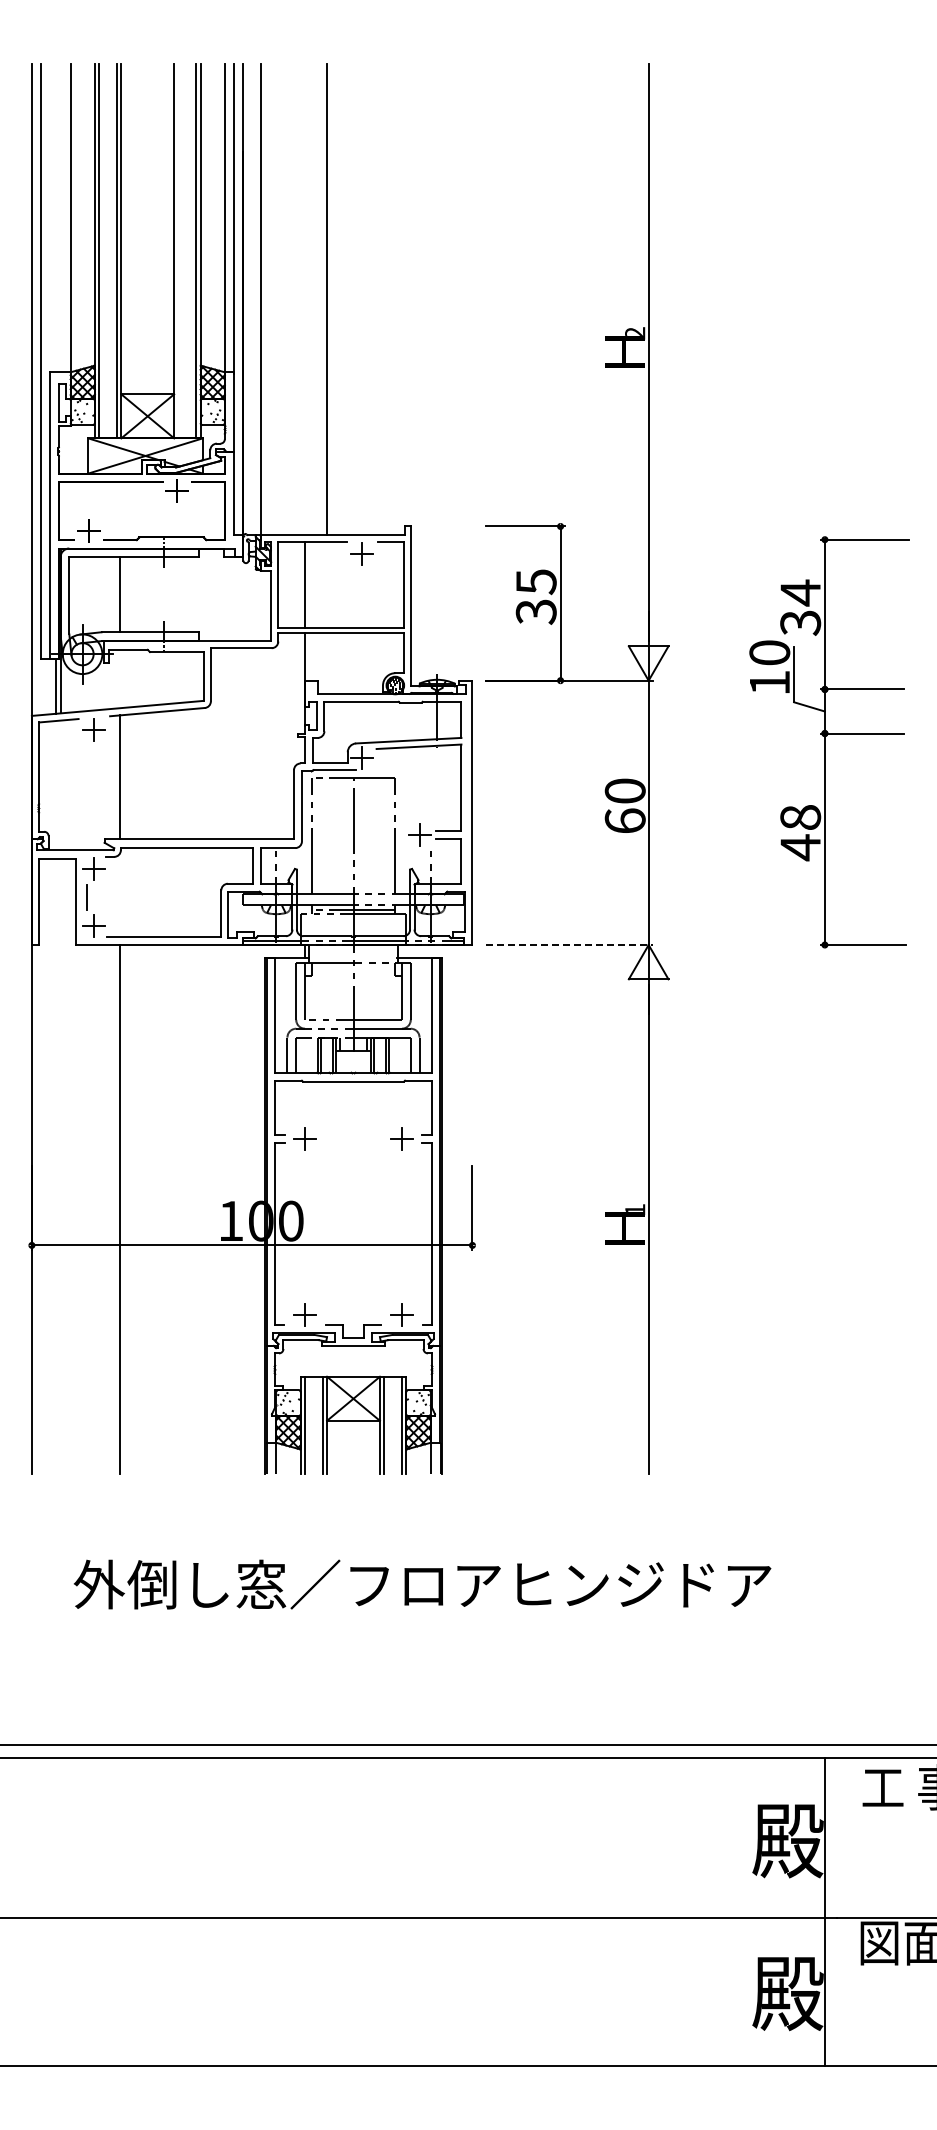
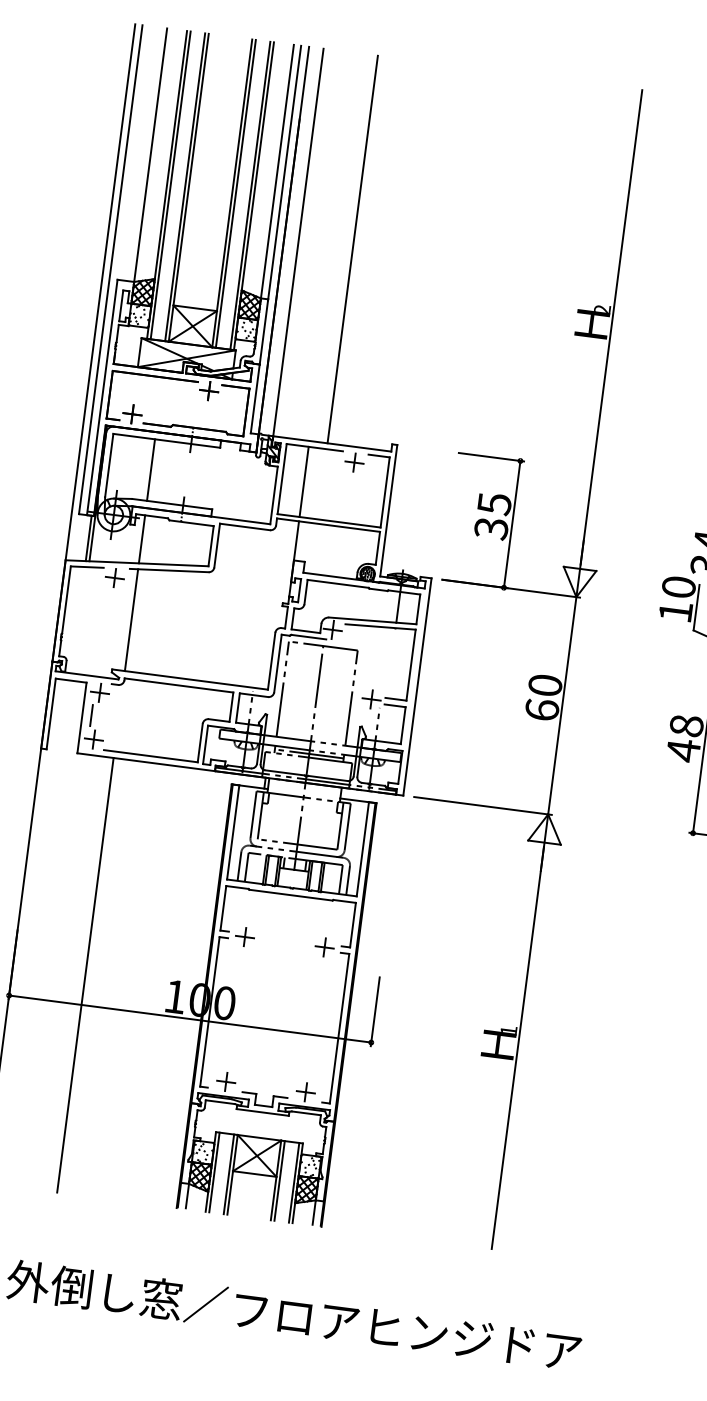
line: (178, 250) -> (235, 193), added
line: (120, 678) -> (142, 538), added
line: (569, 945) -> (483, 806), dashed -> solid

